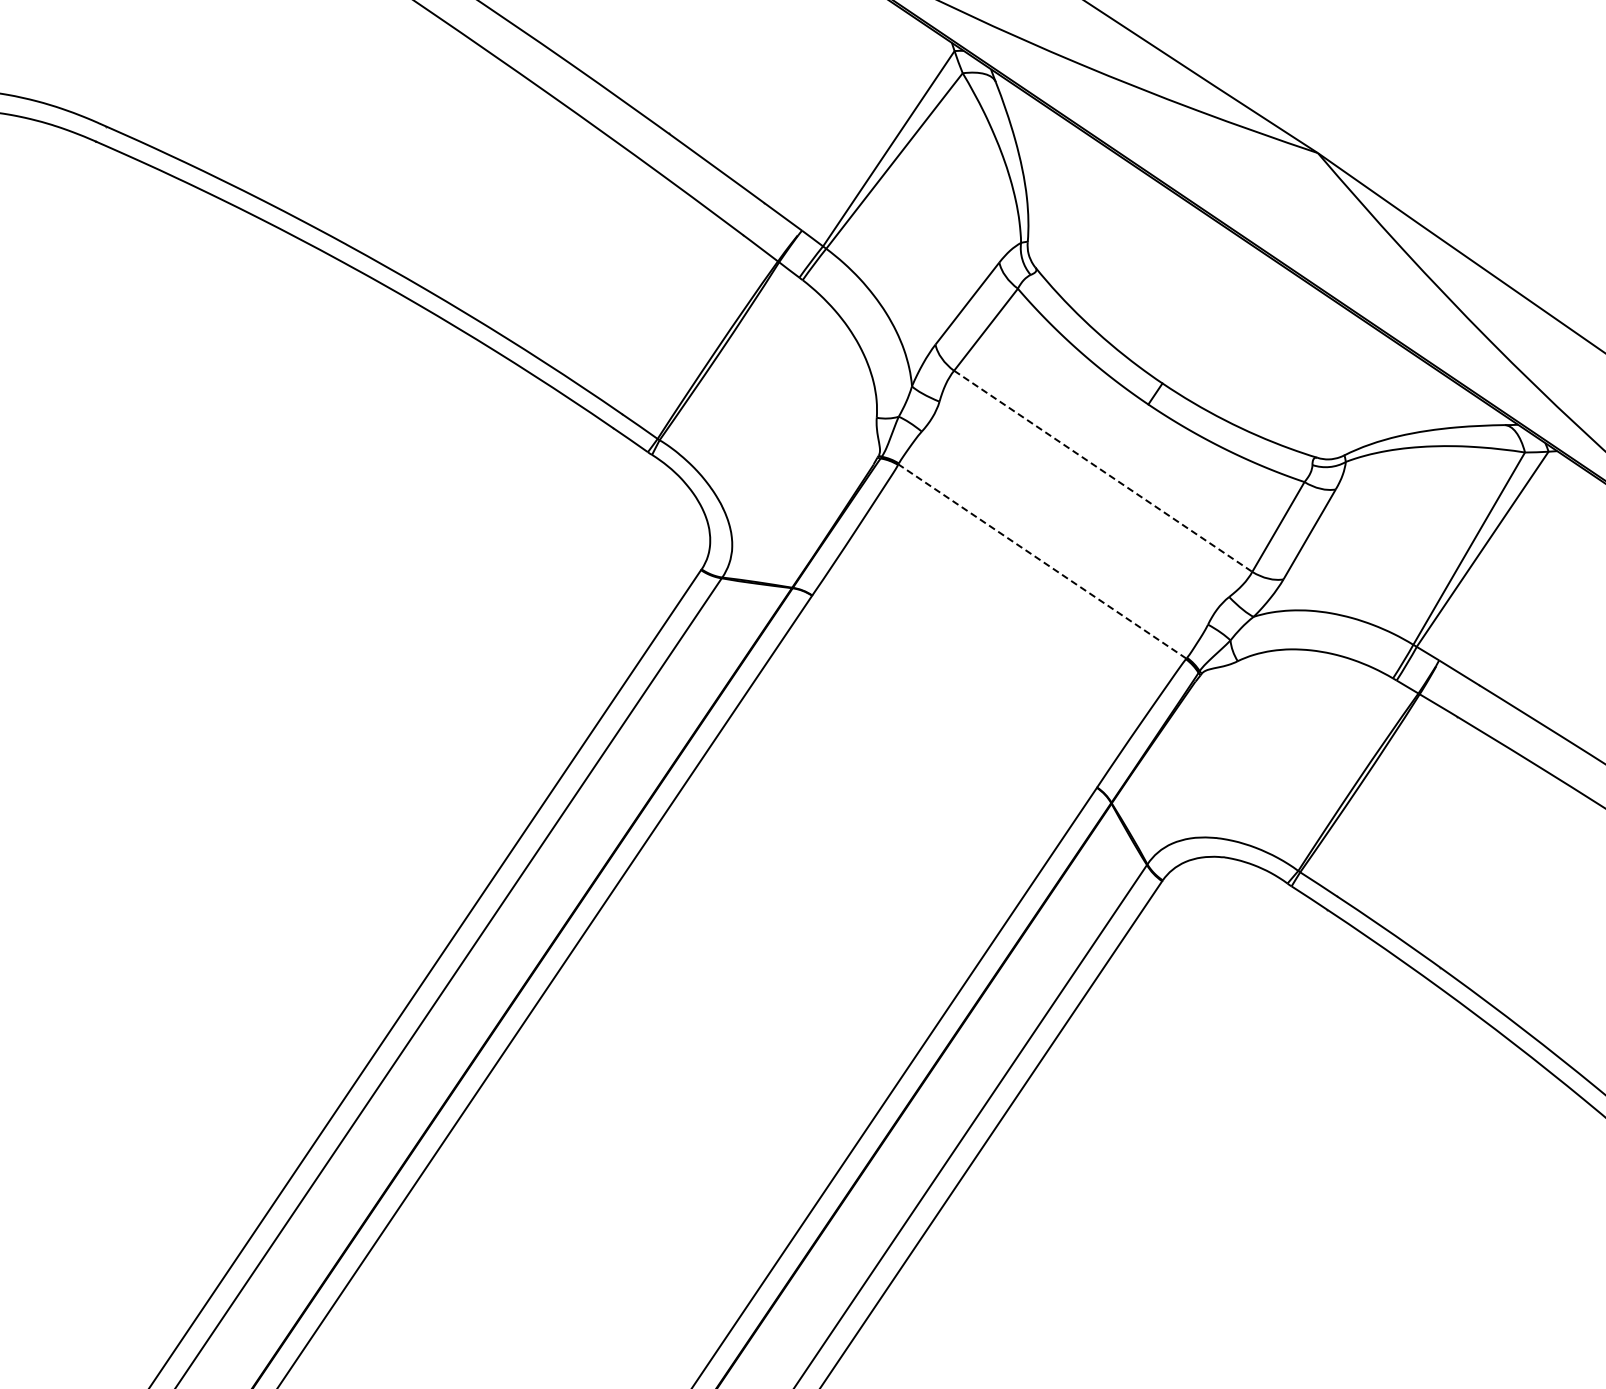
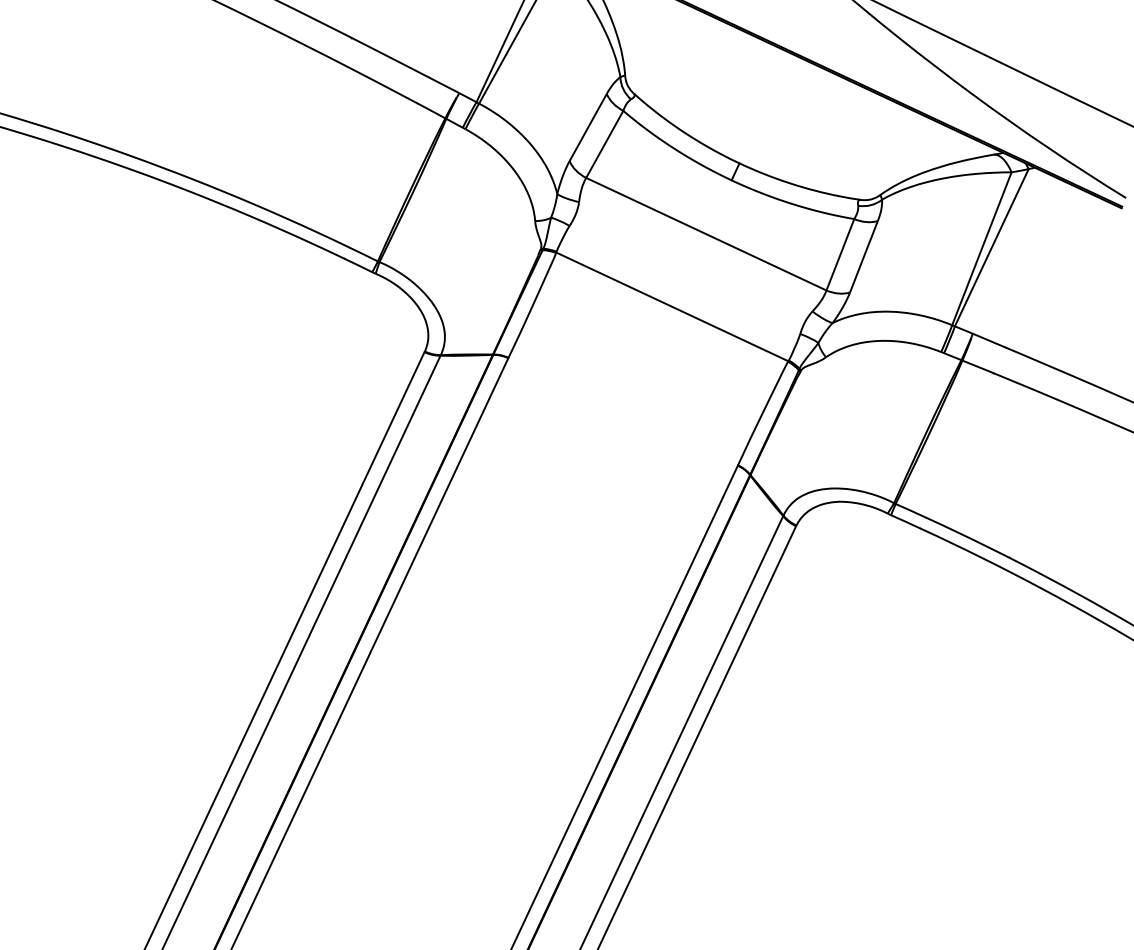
line: (1103, 471) -> (706, 234), dashed -> solid
line: (1042, 561) -> (672, 306), dashed -> solid

